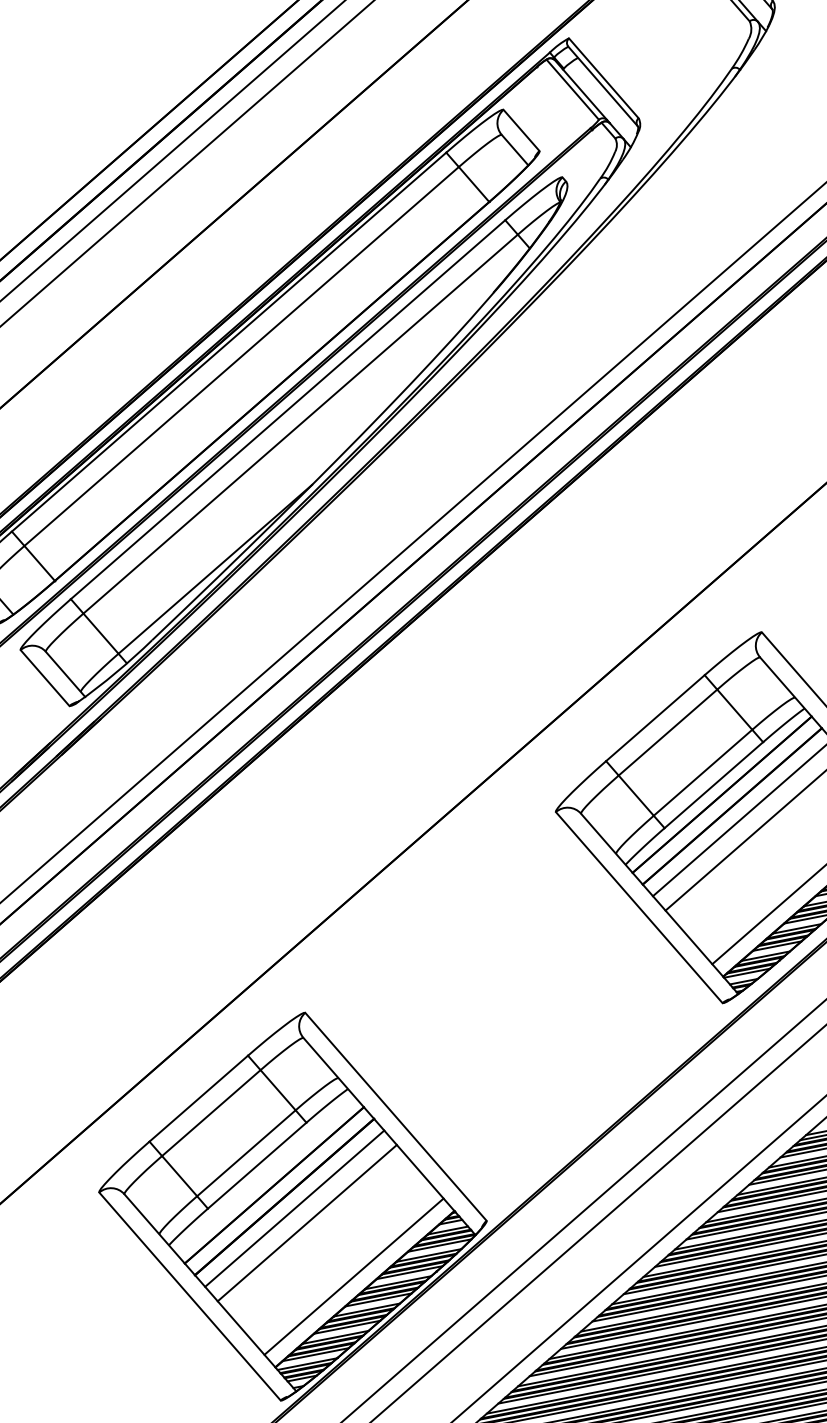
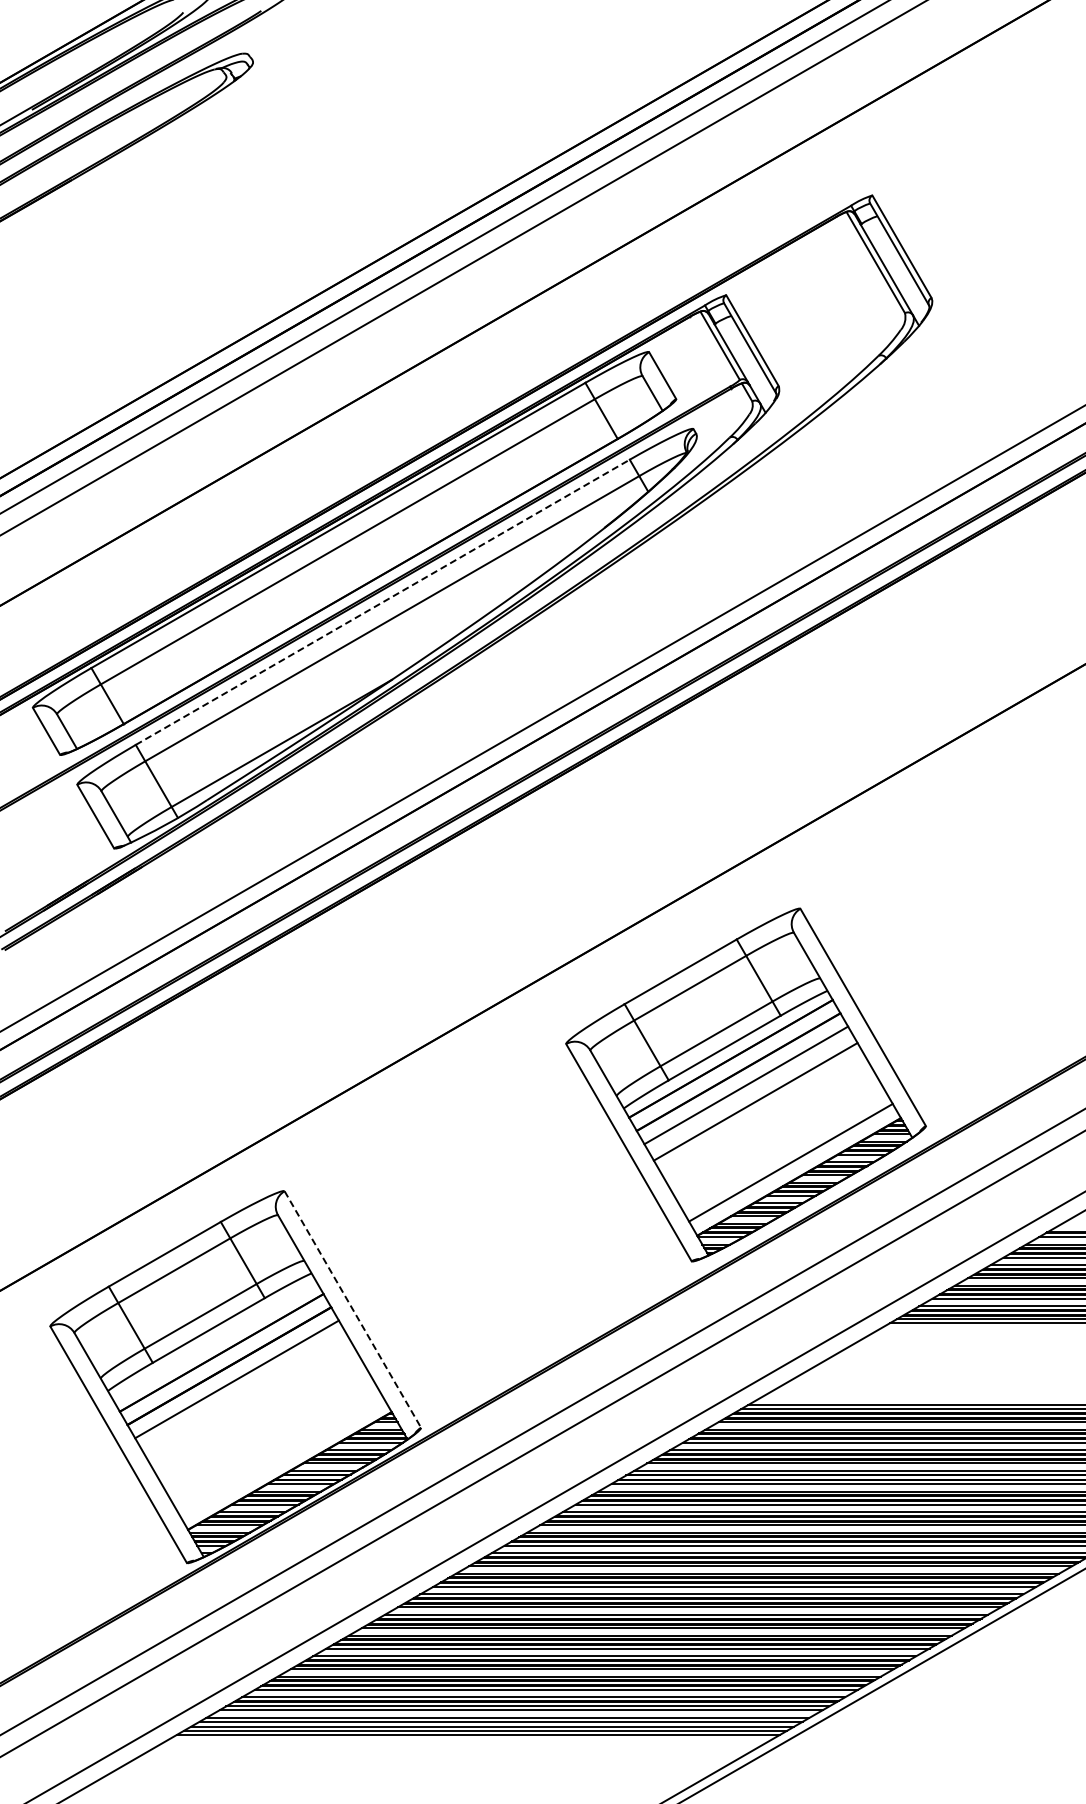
line: (288, 409) -> (383, 602), solid -> dashed
line: (395, 1116) -> (352, 1309), solid -> dashed
line: (307, 1222) -> (246, 1395), removed
line: (353, 1276) -> (281, 1456), removed

